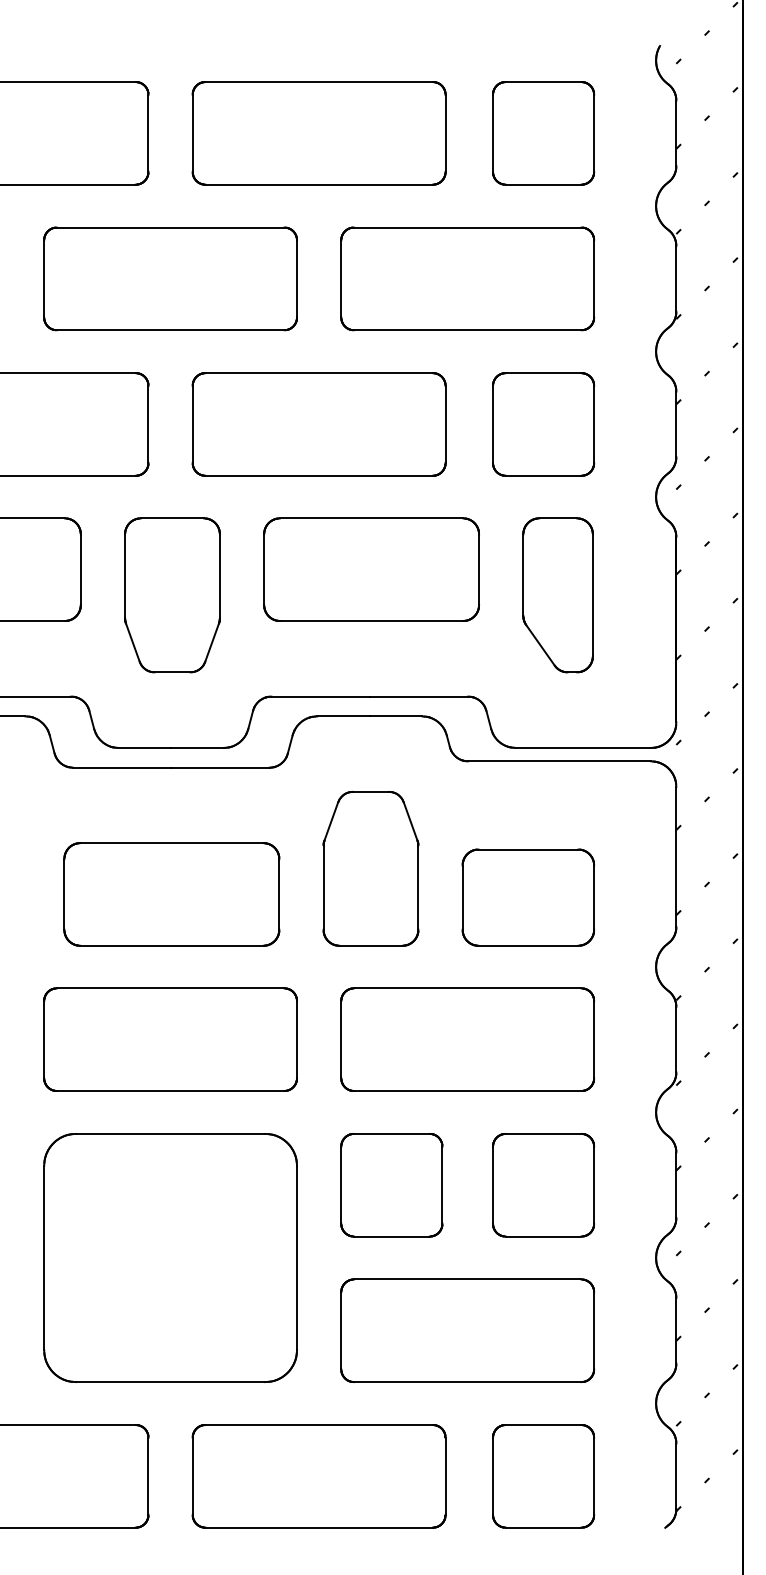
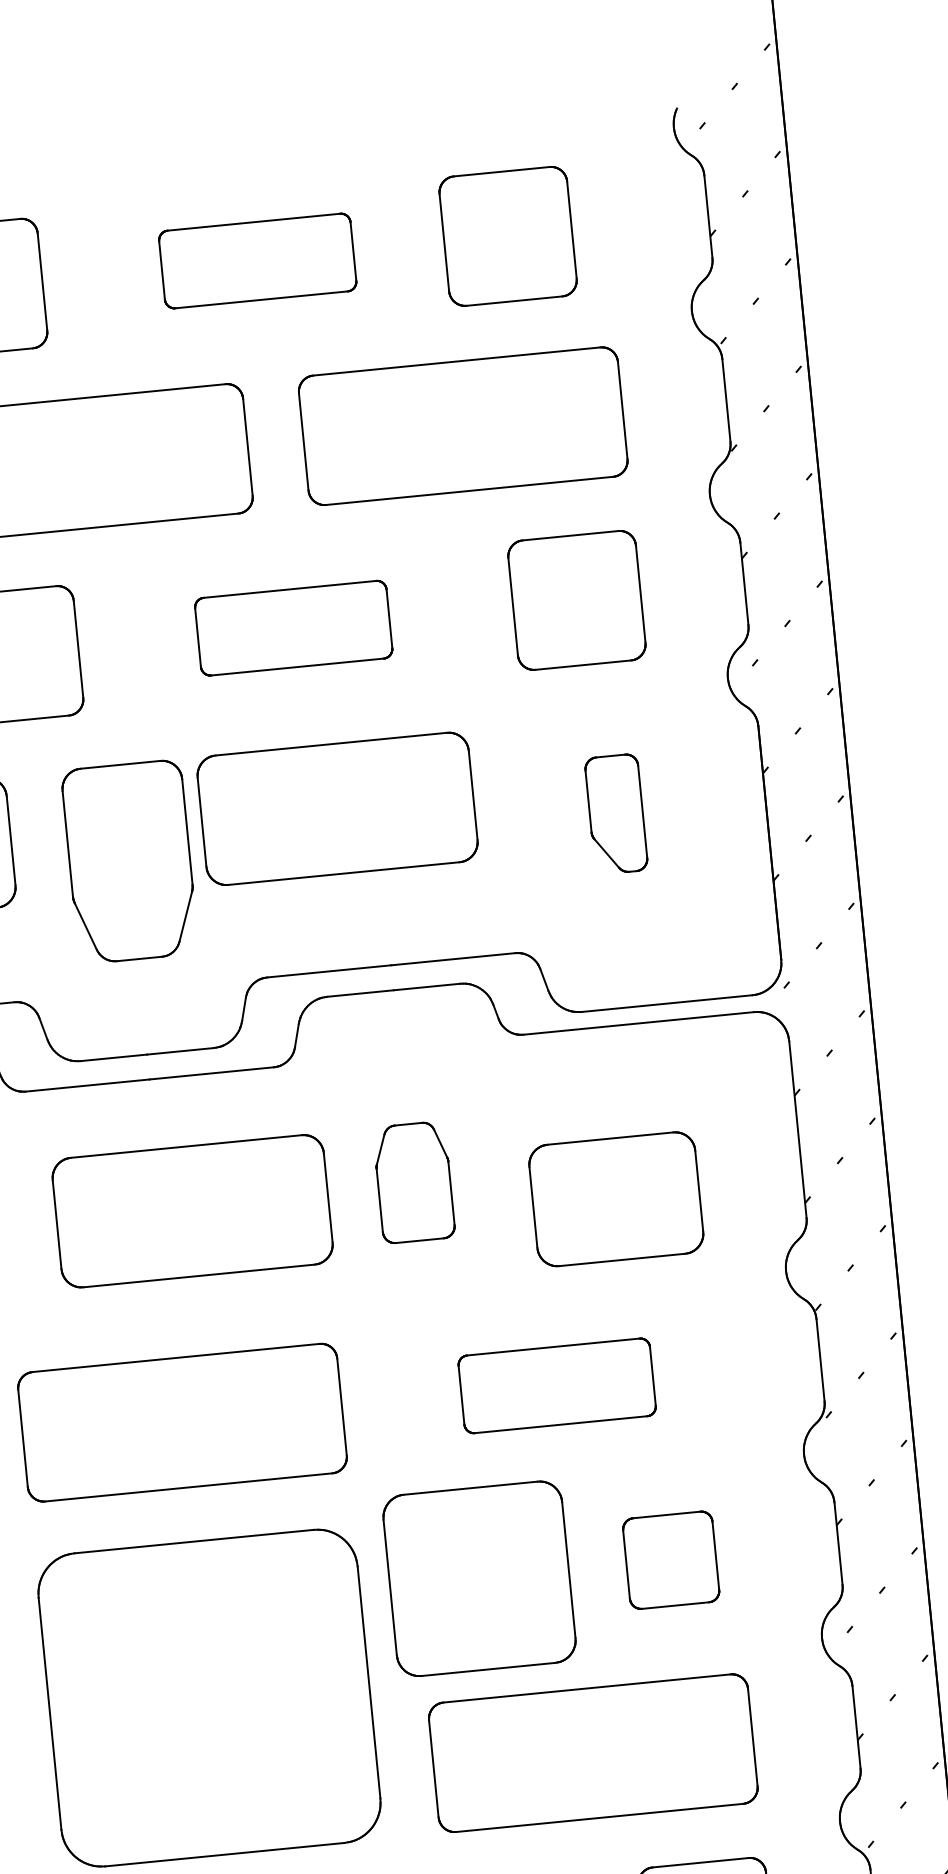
part: (318, 133) -> (257, 261), size x0.6
part: (543, 133) -> (508, 236), moved
part: (318, 424) -> (293, 628), size x0.6
part: (371, 569) -> (337, 808), moved
part: (557, 595) -> (615, 814), size x0.6
part: (370, 868) -> (413, 1182), size x0.6
part: (171, 894) -> (192, 1211), moved
part: (467, 1039) -> (557, 1385), size x0.6
part: (391, 1185) -> (479, 1579), size x1.4
part: (543, 1185) -> (670, 1560), size x0.7

